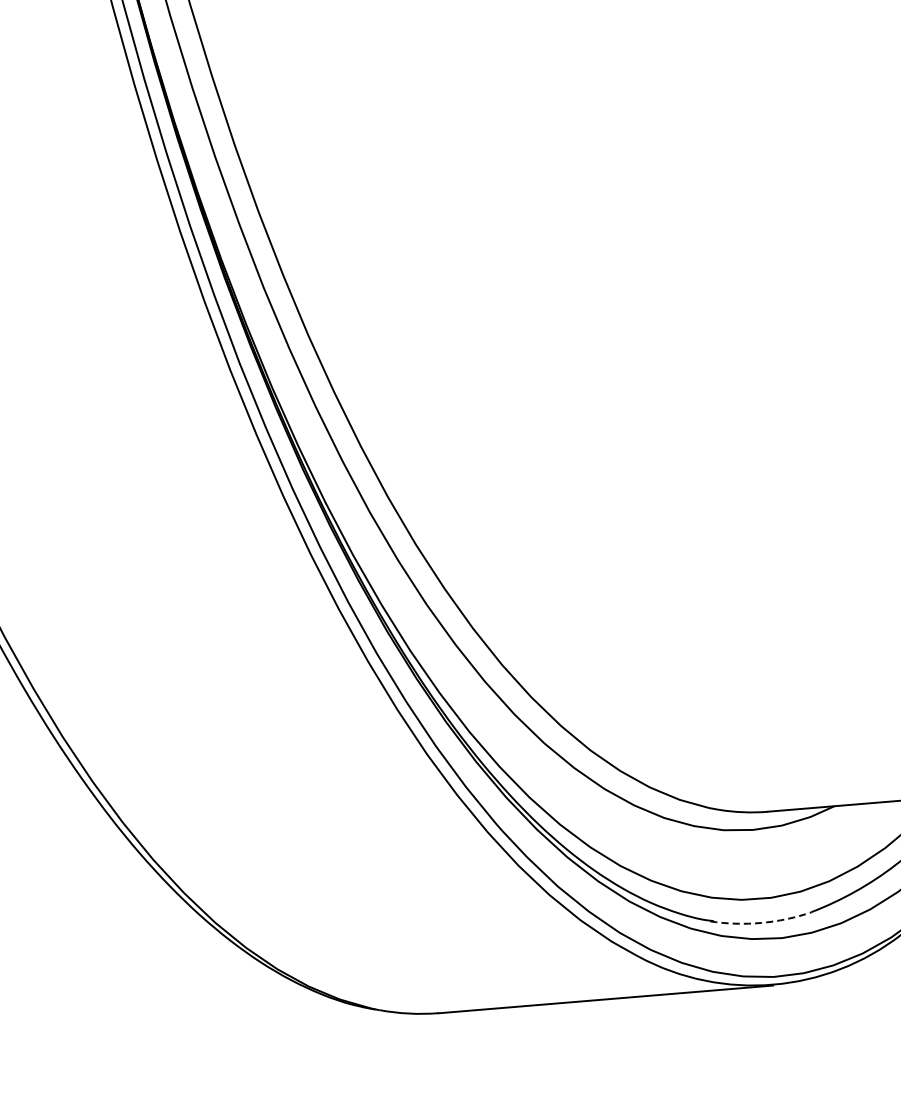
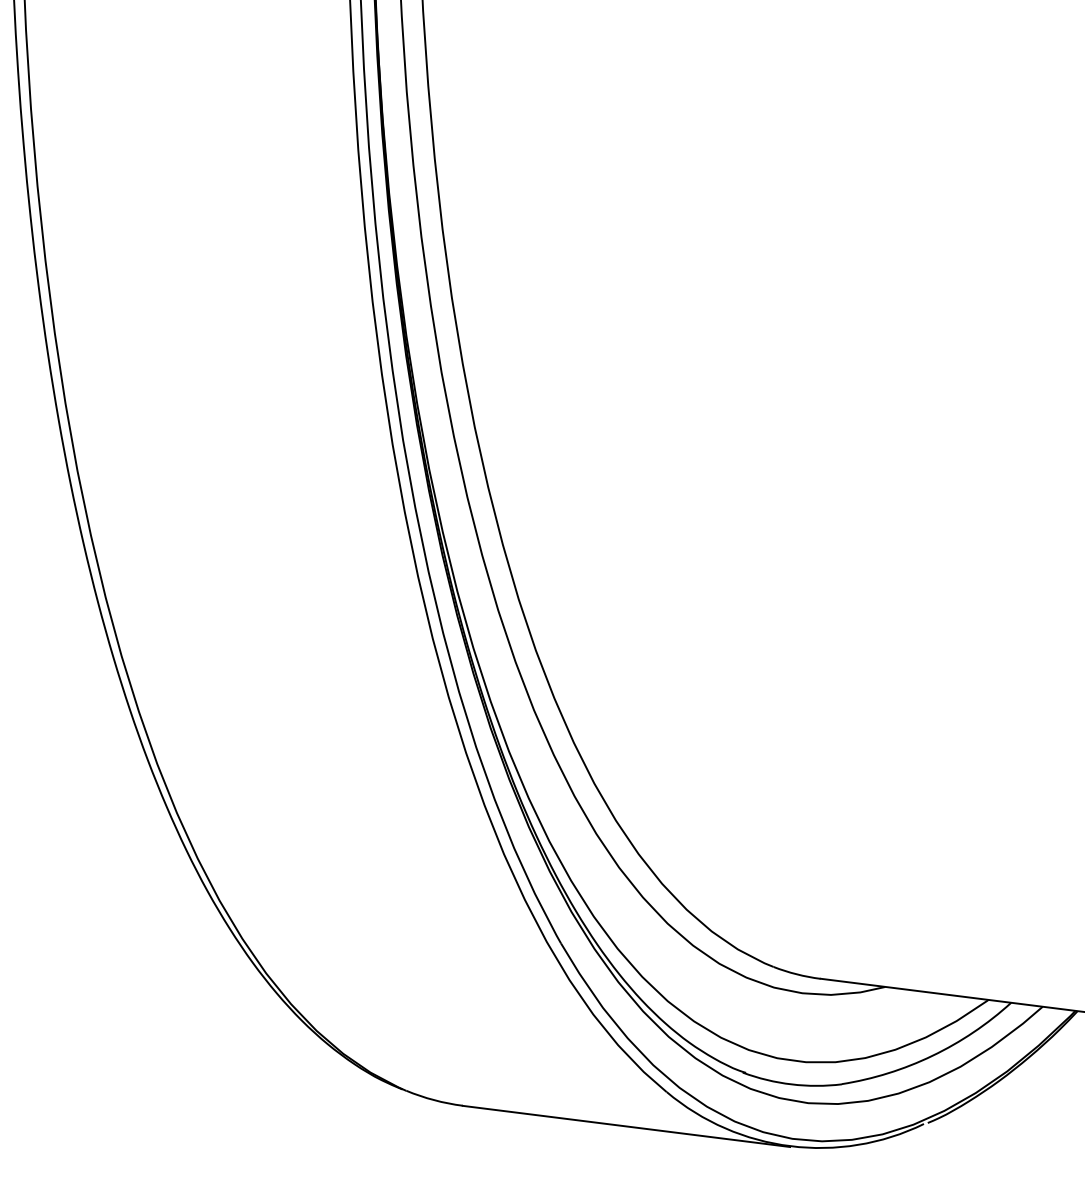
arc: (761, 923) -> (791, 1084), dashed -> solid

